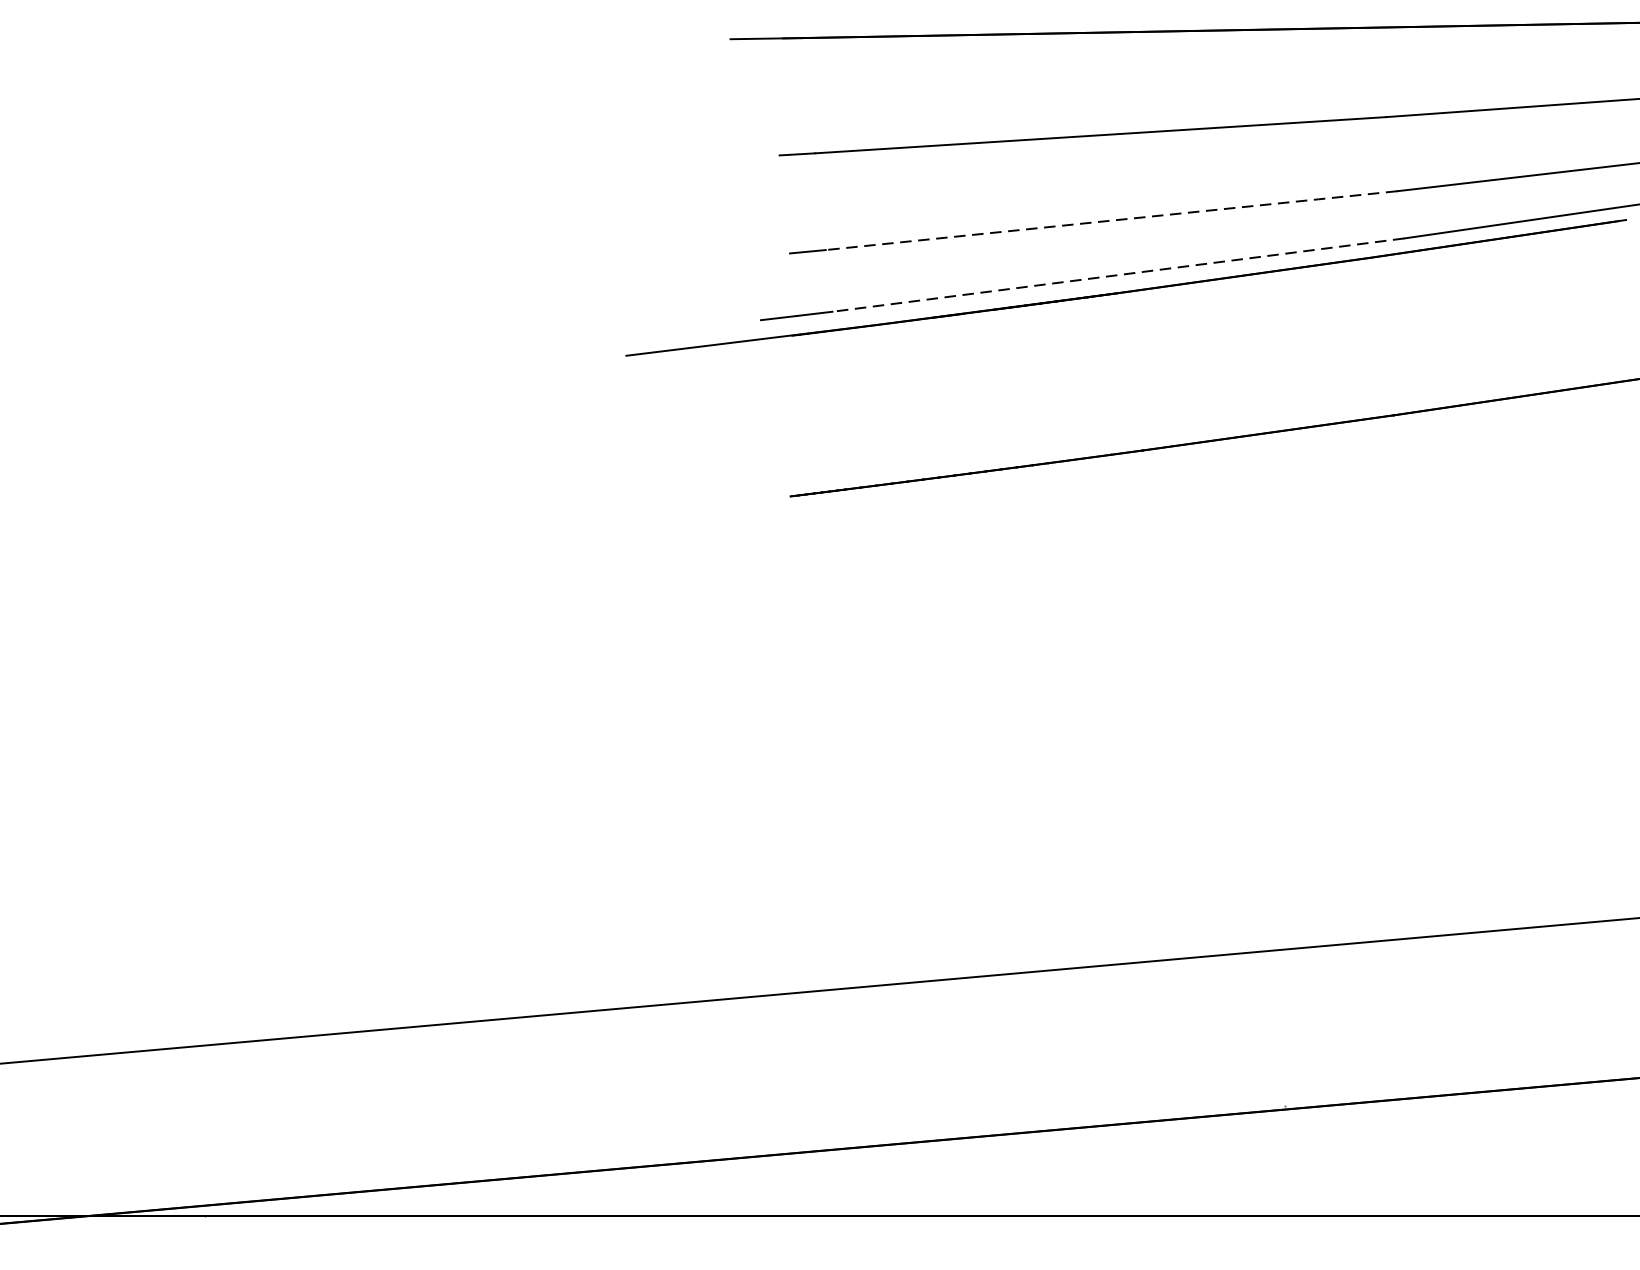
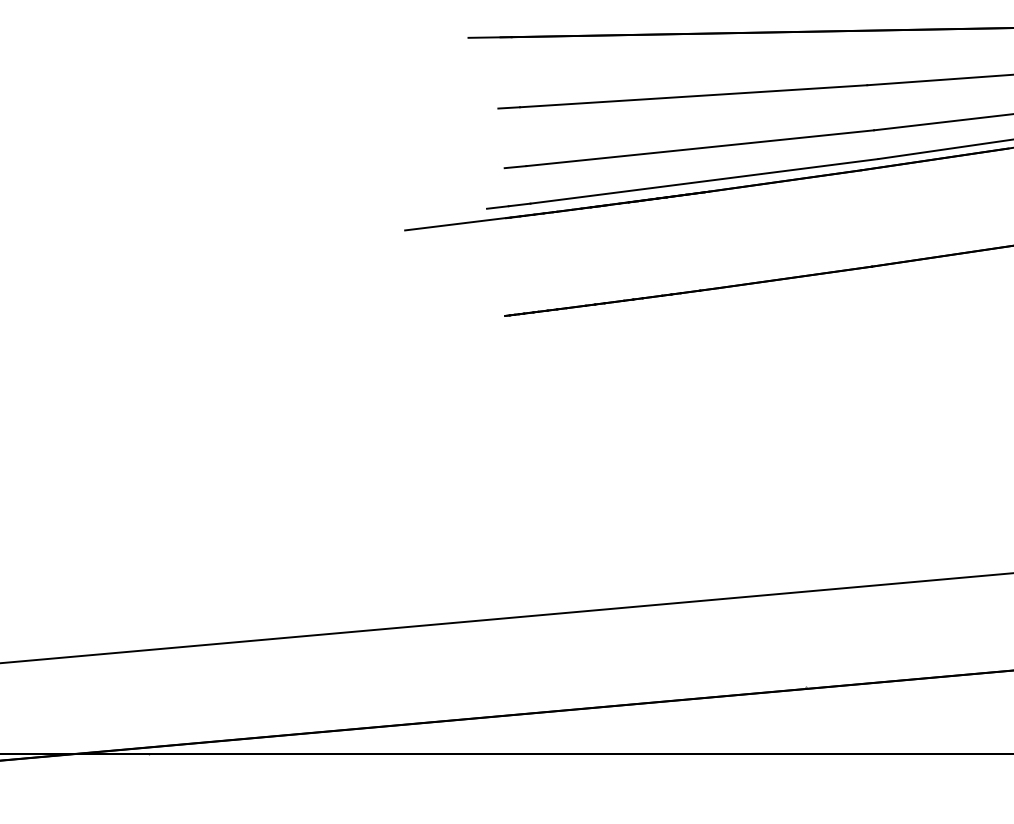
line: (1111, 221) -> (700, 148), dashed -> solid
line: (1116, 275) -> (703, 181), dashed -> solid

